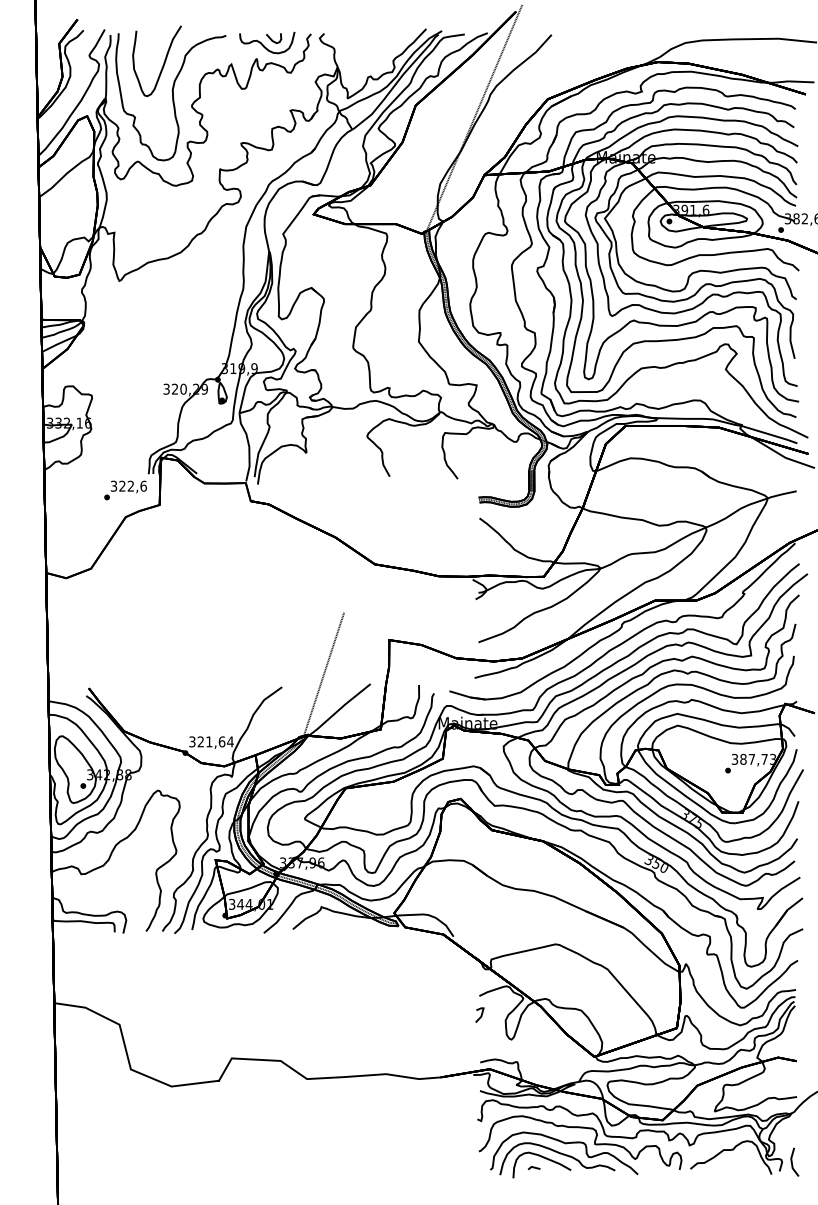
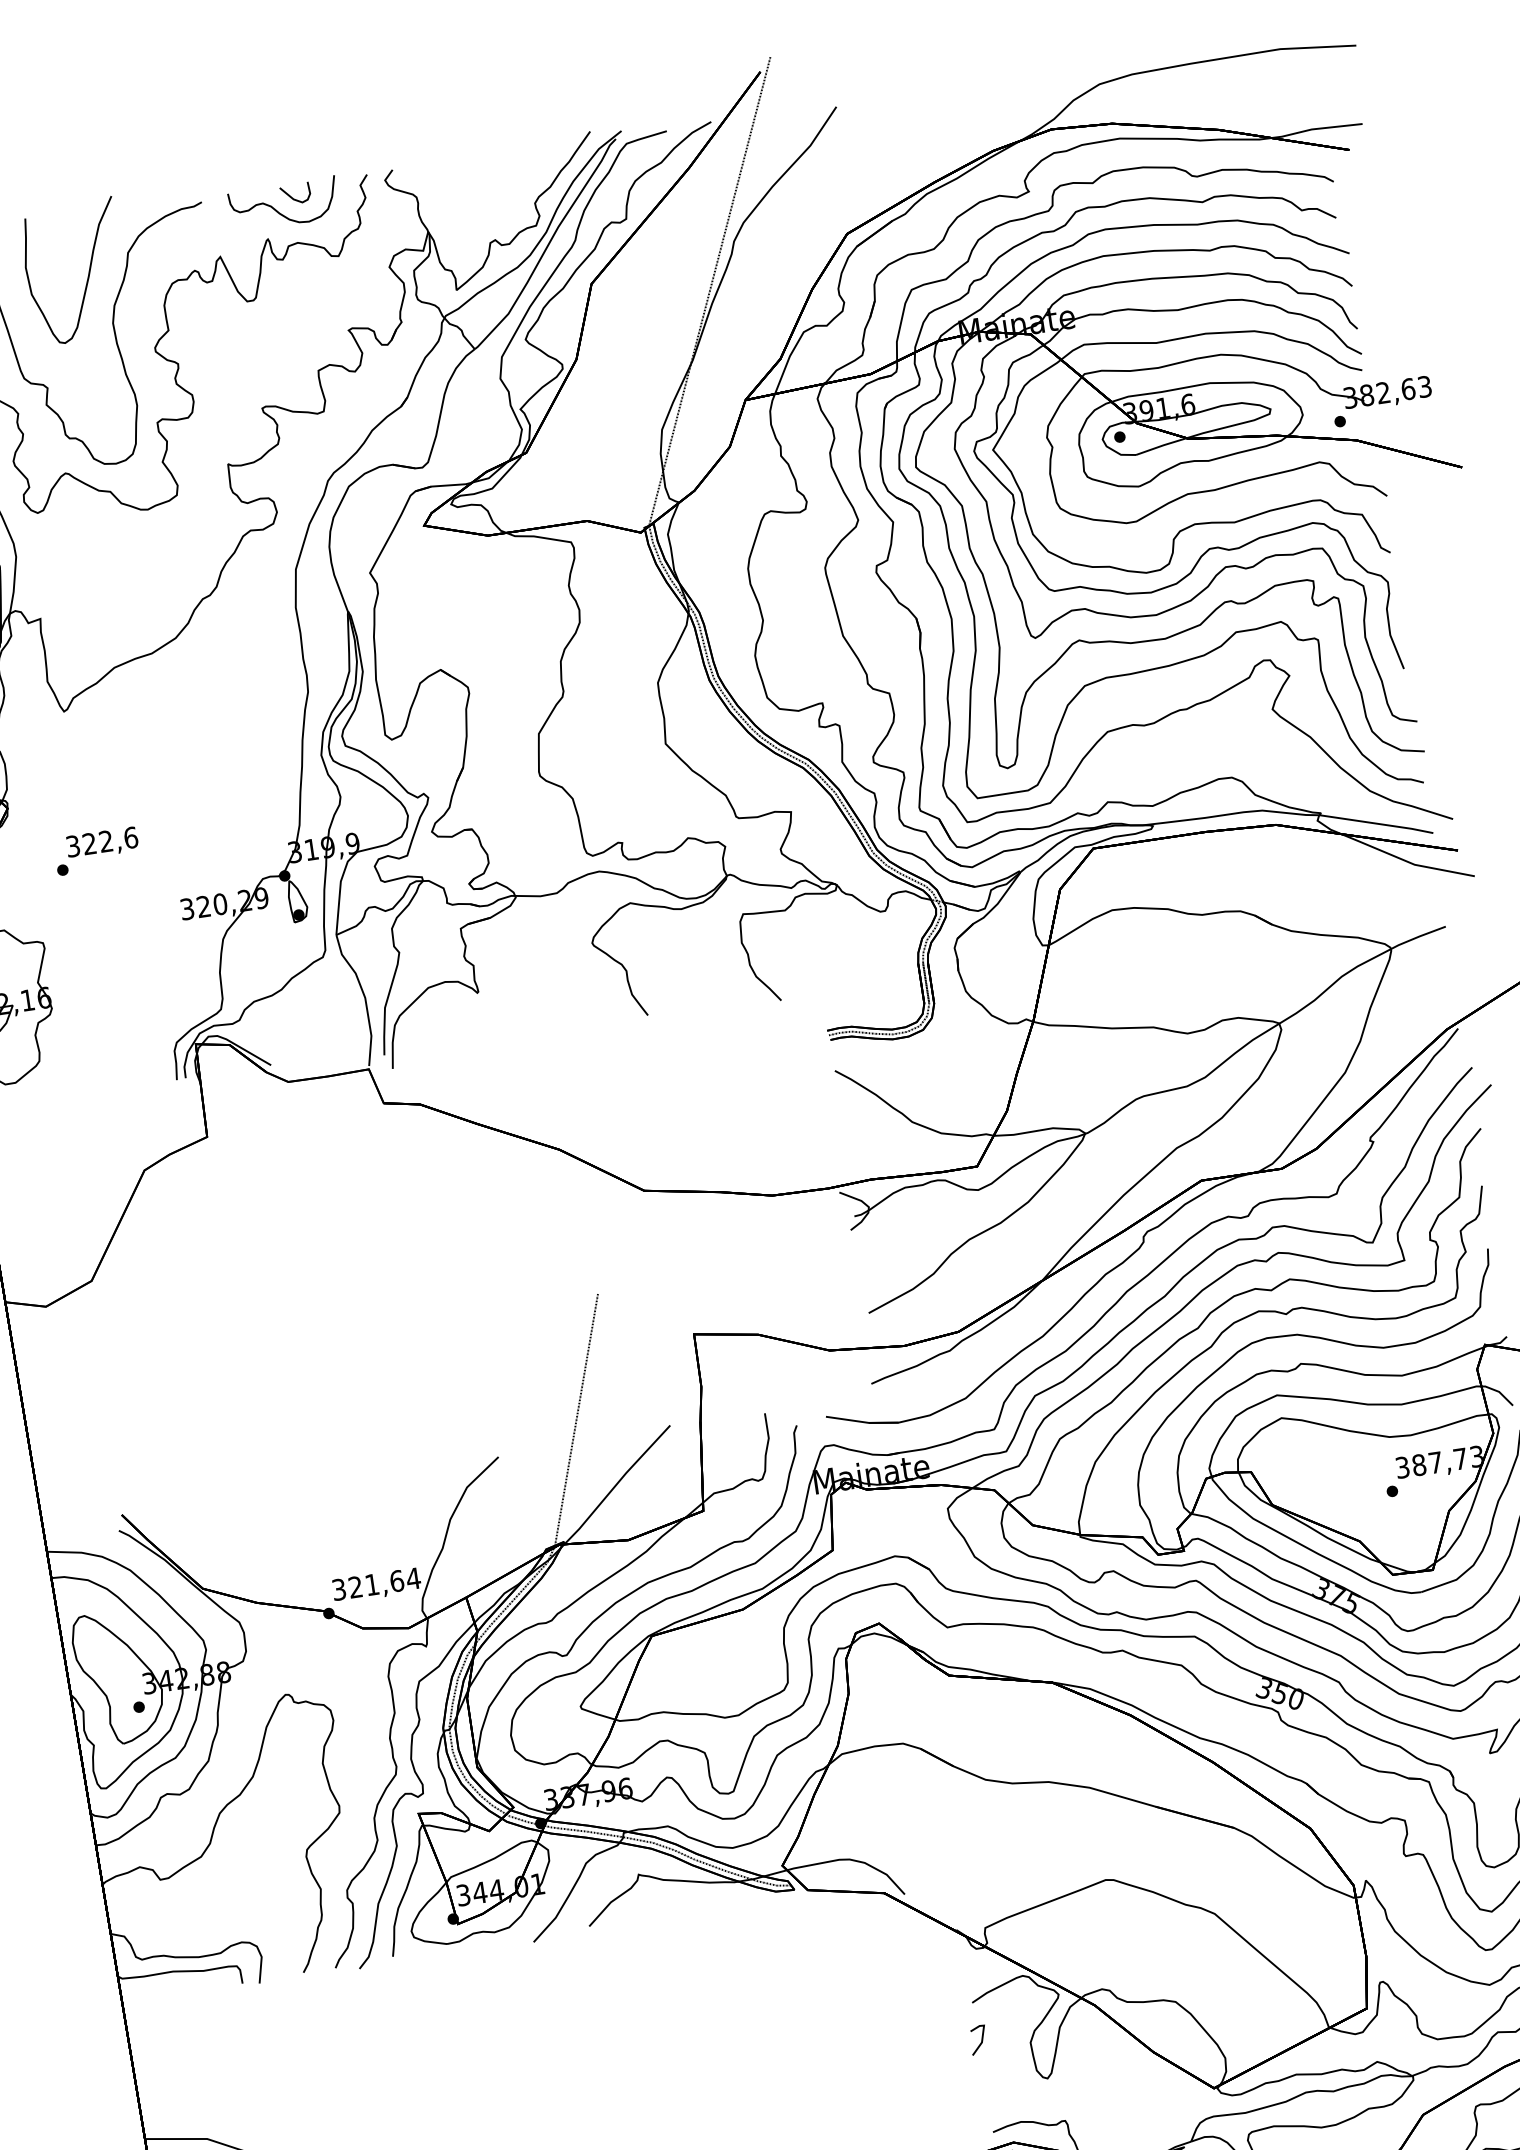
text: (125, 490) -> (96, 851), moved

